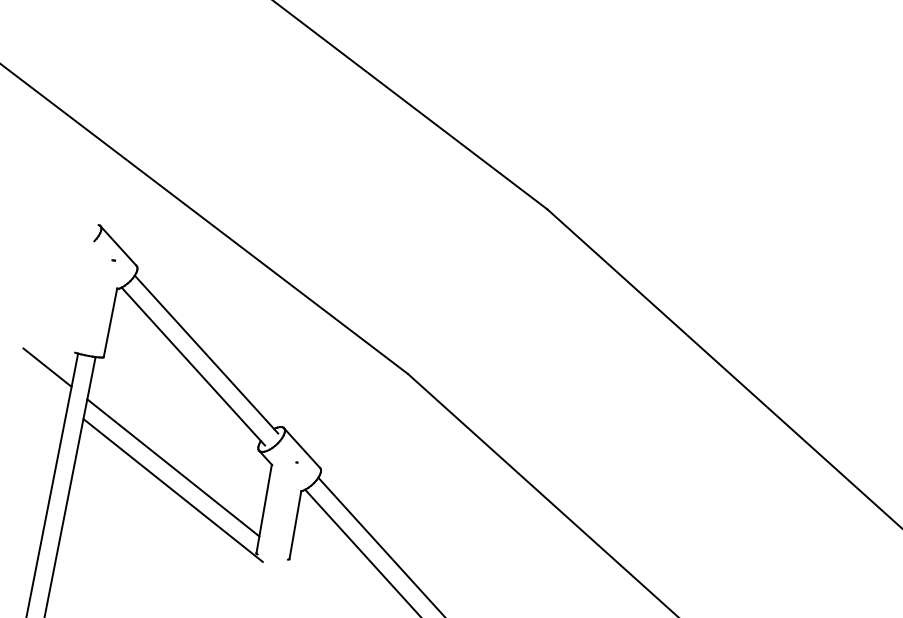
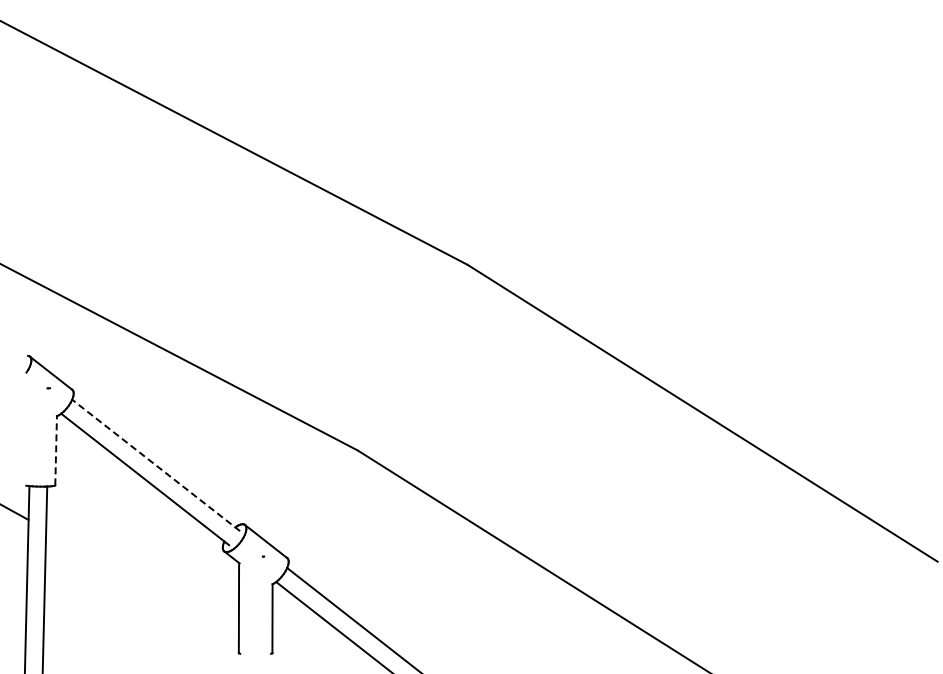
line: (110, 322) -> (56, 449), solid -> dashed
line: (206, 354) -> (156, 465), solid -> dashed
line: (173, 467) -> (142, 582), removed
line: (172, 489) -> (145, 604), removed

